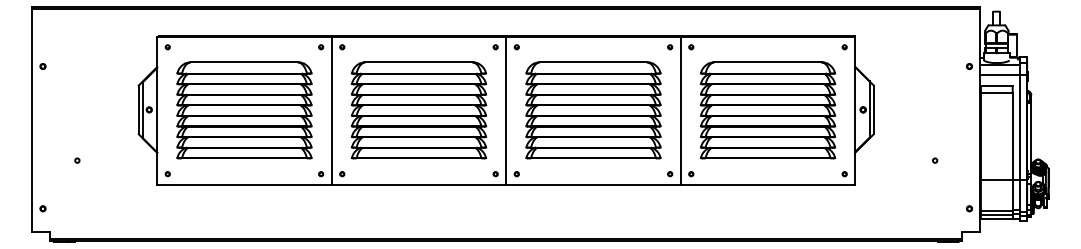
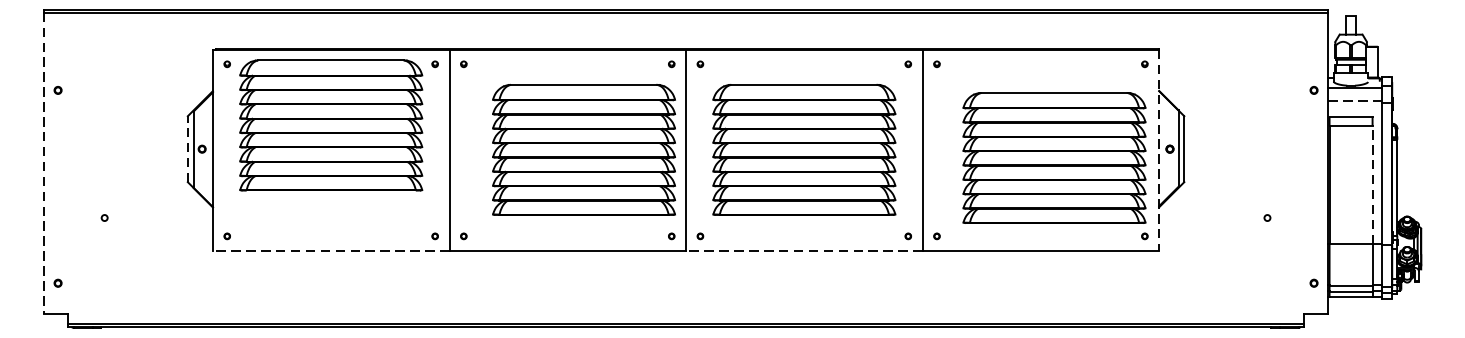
line: (999, 74) -> (1354, 101), solid -> dashed
line: (138, 109) -> (187, 148), solid -> dashed
part: (244, 110) -> (331, 125), moved
part: (418, 110) -> (583, 150), moved
part: (767, 110) -> (1053, 158), moved
line: (855, 111) -> (1159, 151), solid -> dashed
line: (32, 120) -> (43, 163), solid -> dashed
line: (1012, 135) -> (1372, 183), solid -> dashed
line: (243, 184) -> (329, 250), solid -> dashed
line: (593, 184) -> (804, 250), solid -> dashed

